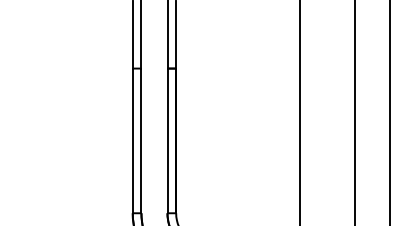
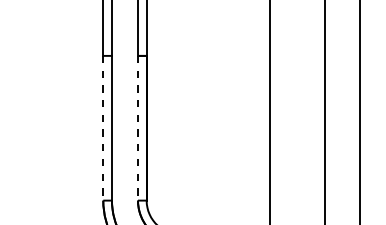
line: (132, 141) -> (103, 128), solid -> dashed
line: (167, 141) -> (138, 128), solid -> dashed

